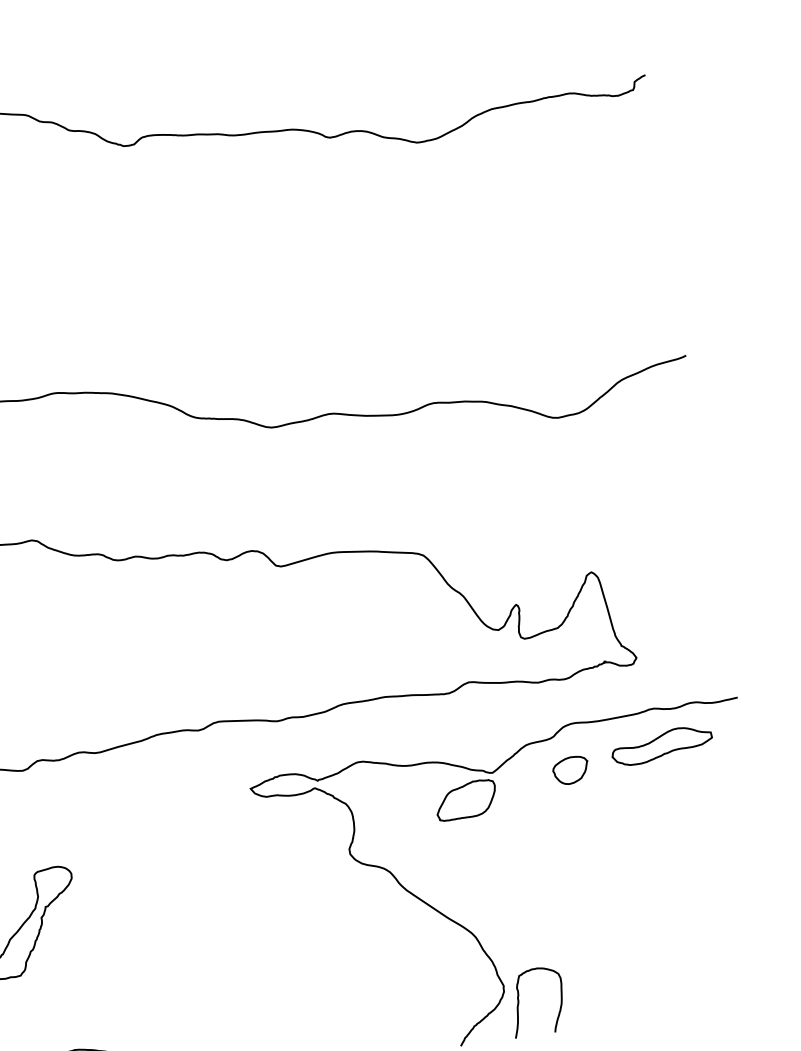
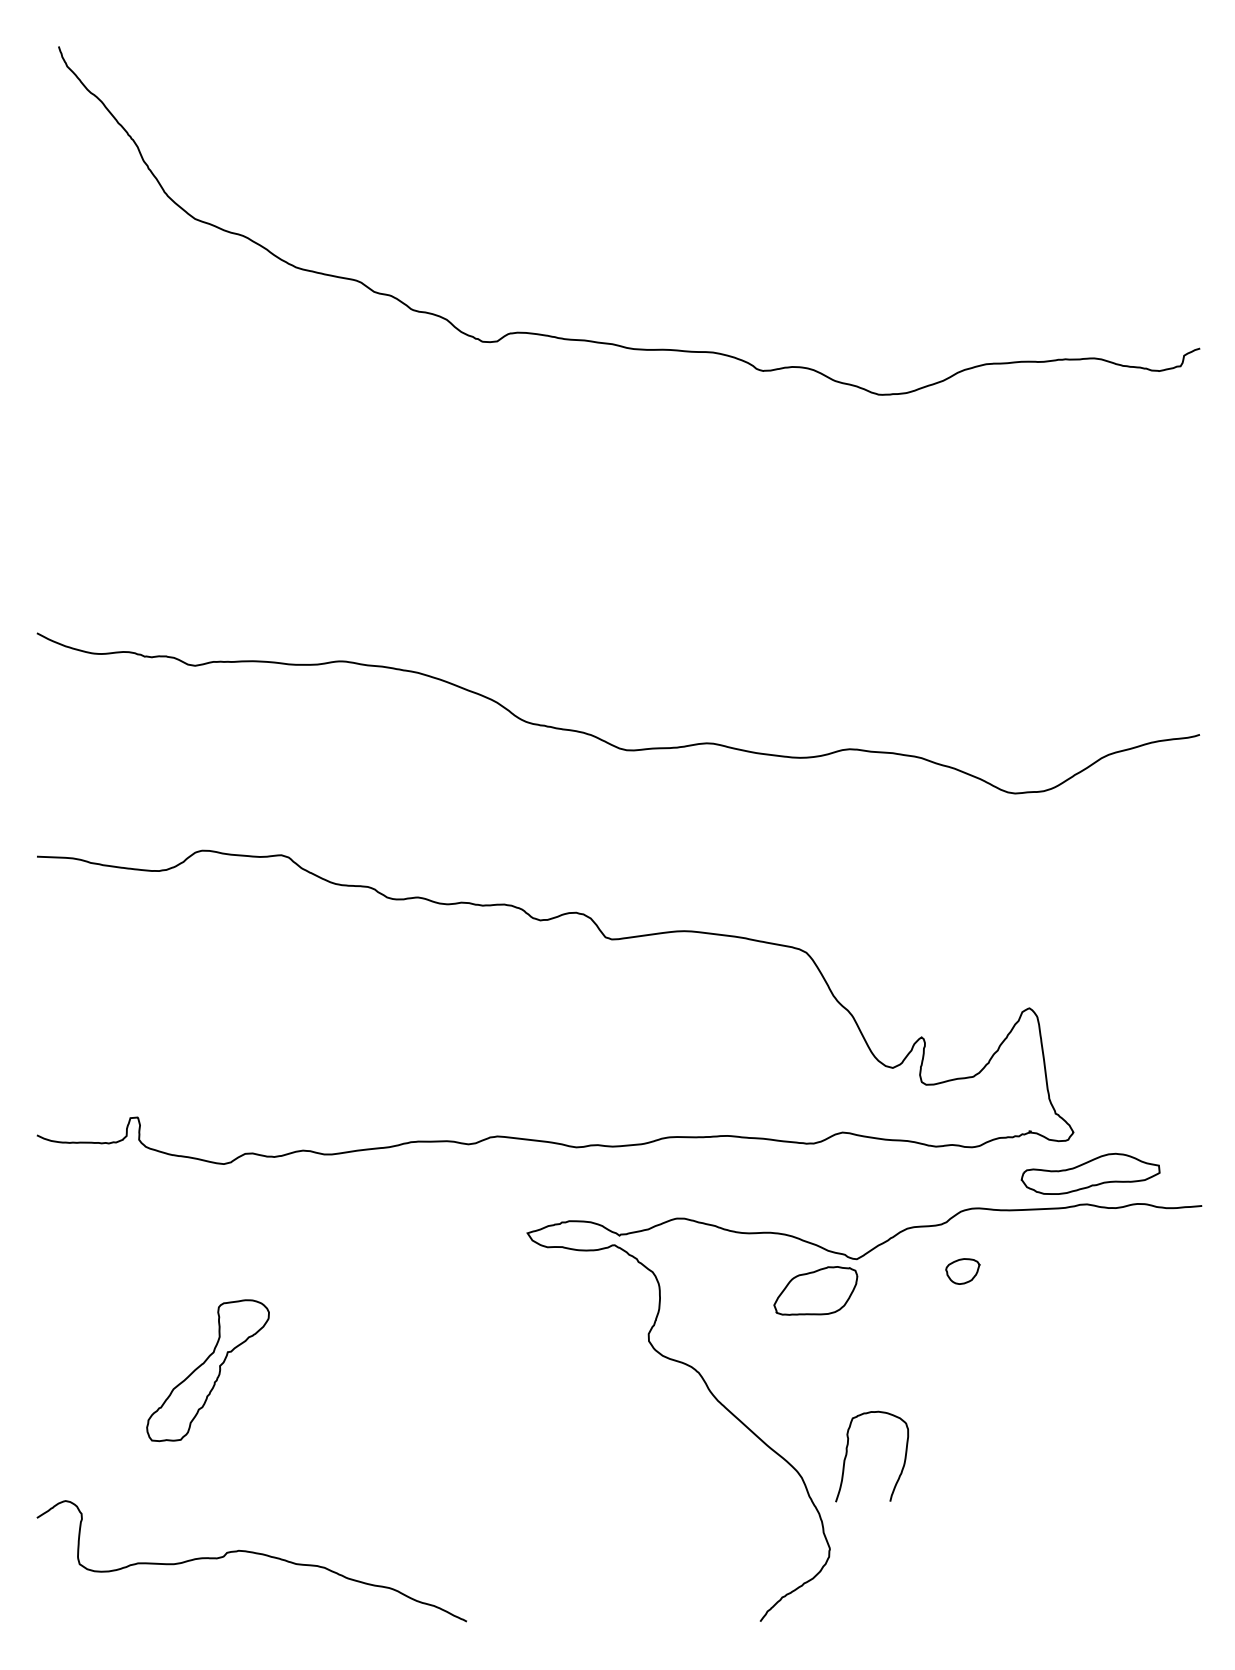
part: (661, 745) -> (1090, 1173), moved
part: (570, 770) -> (962, 1271), size x0.7
curve: (519, 1002) -> (847, 1454), moved

